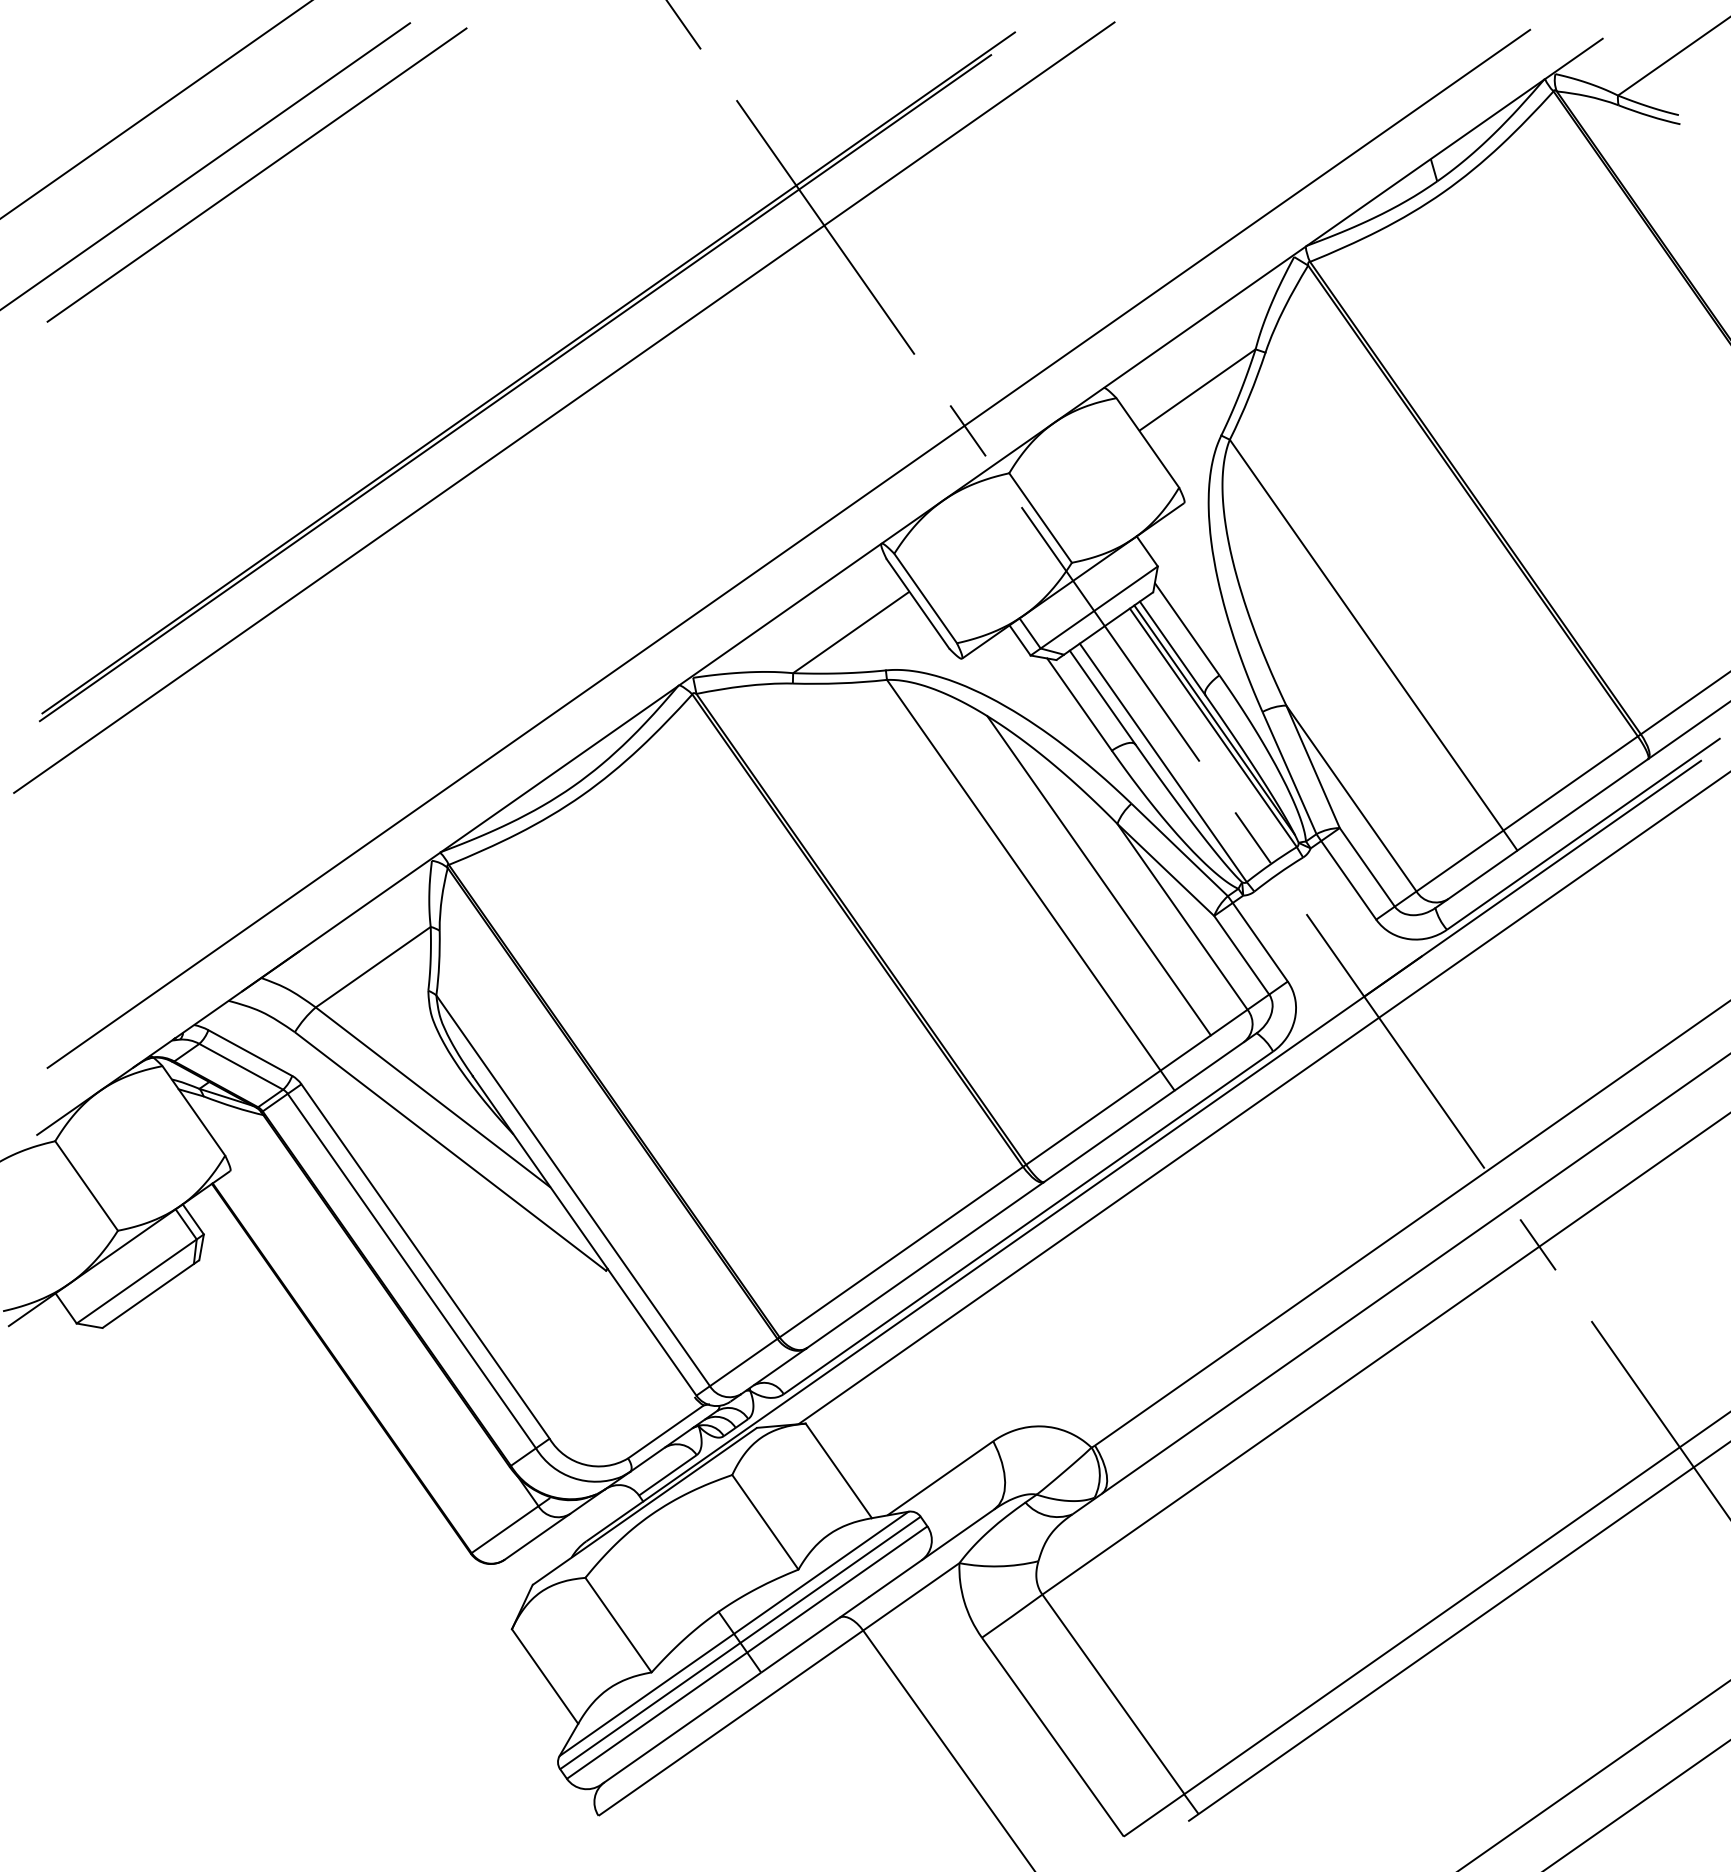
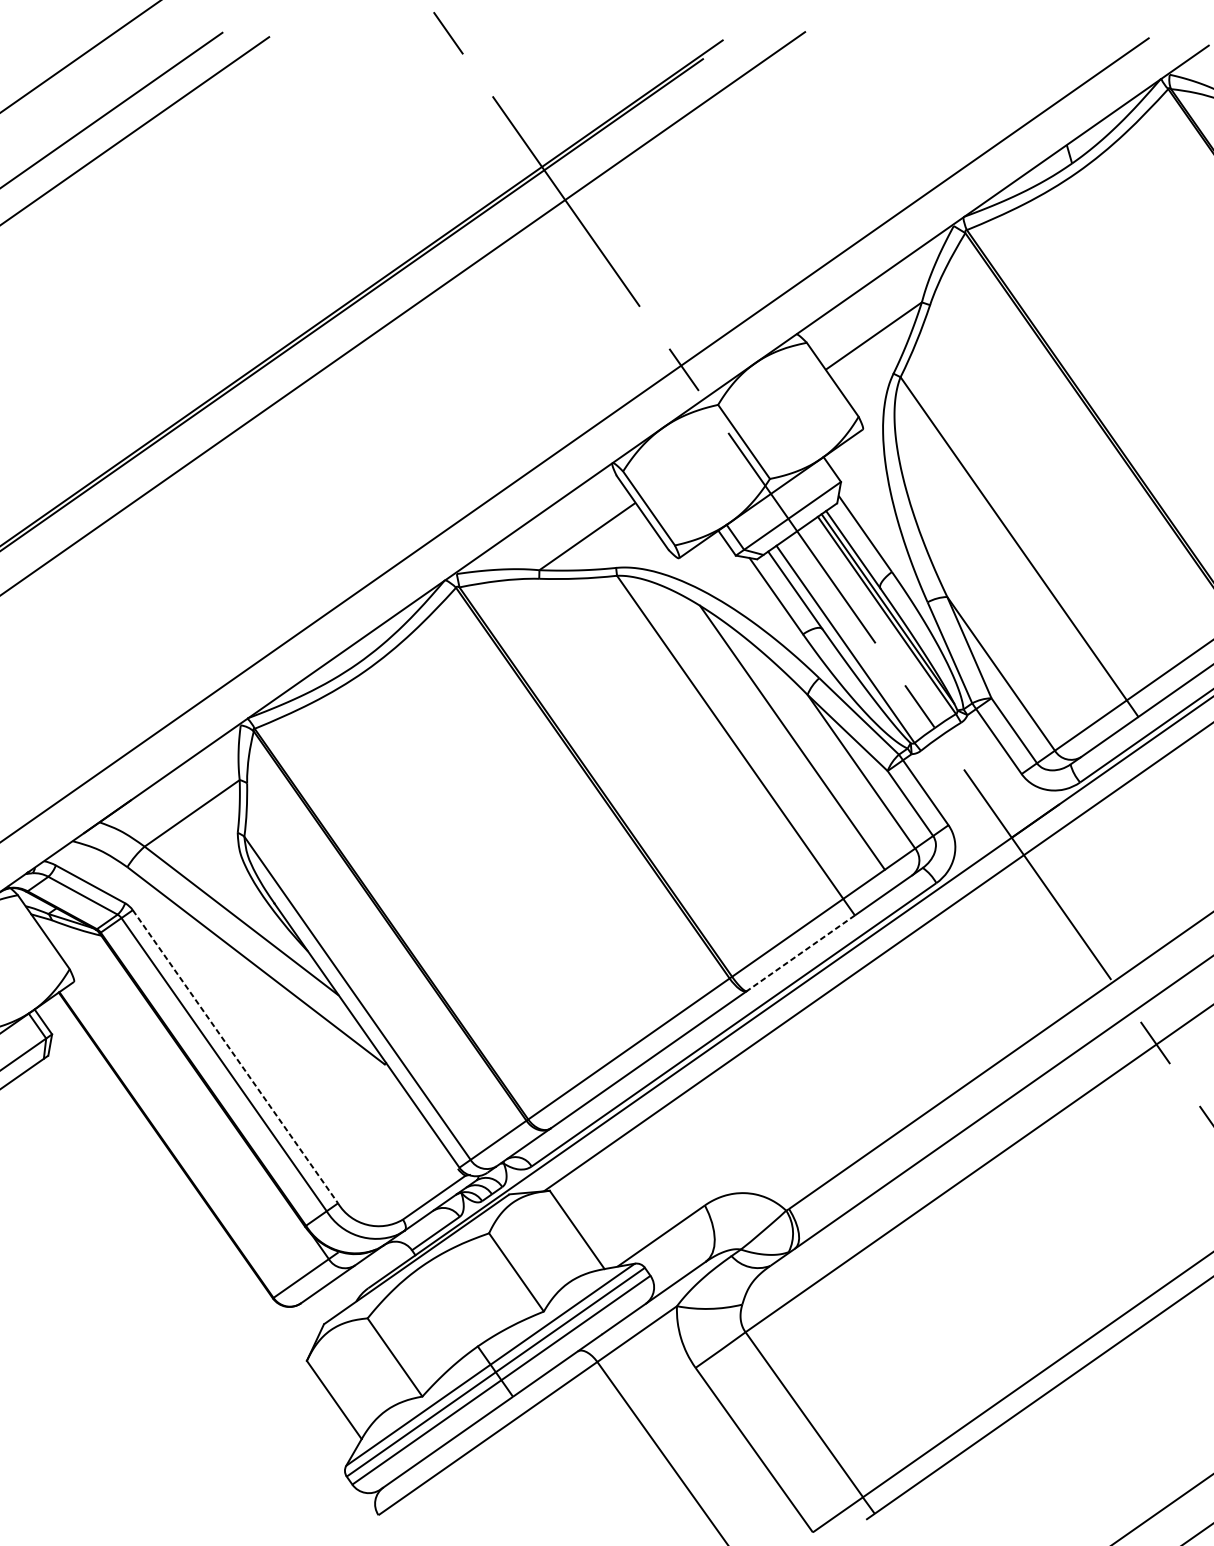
line: (1109, 1136) -> (801, 953), solid -> dashed
line: (425, 1261) -> (235, 1056), solid -> dashed

